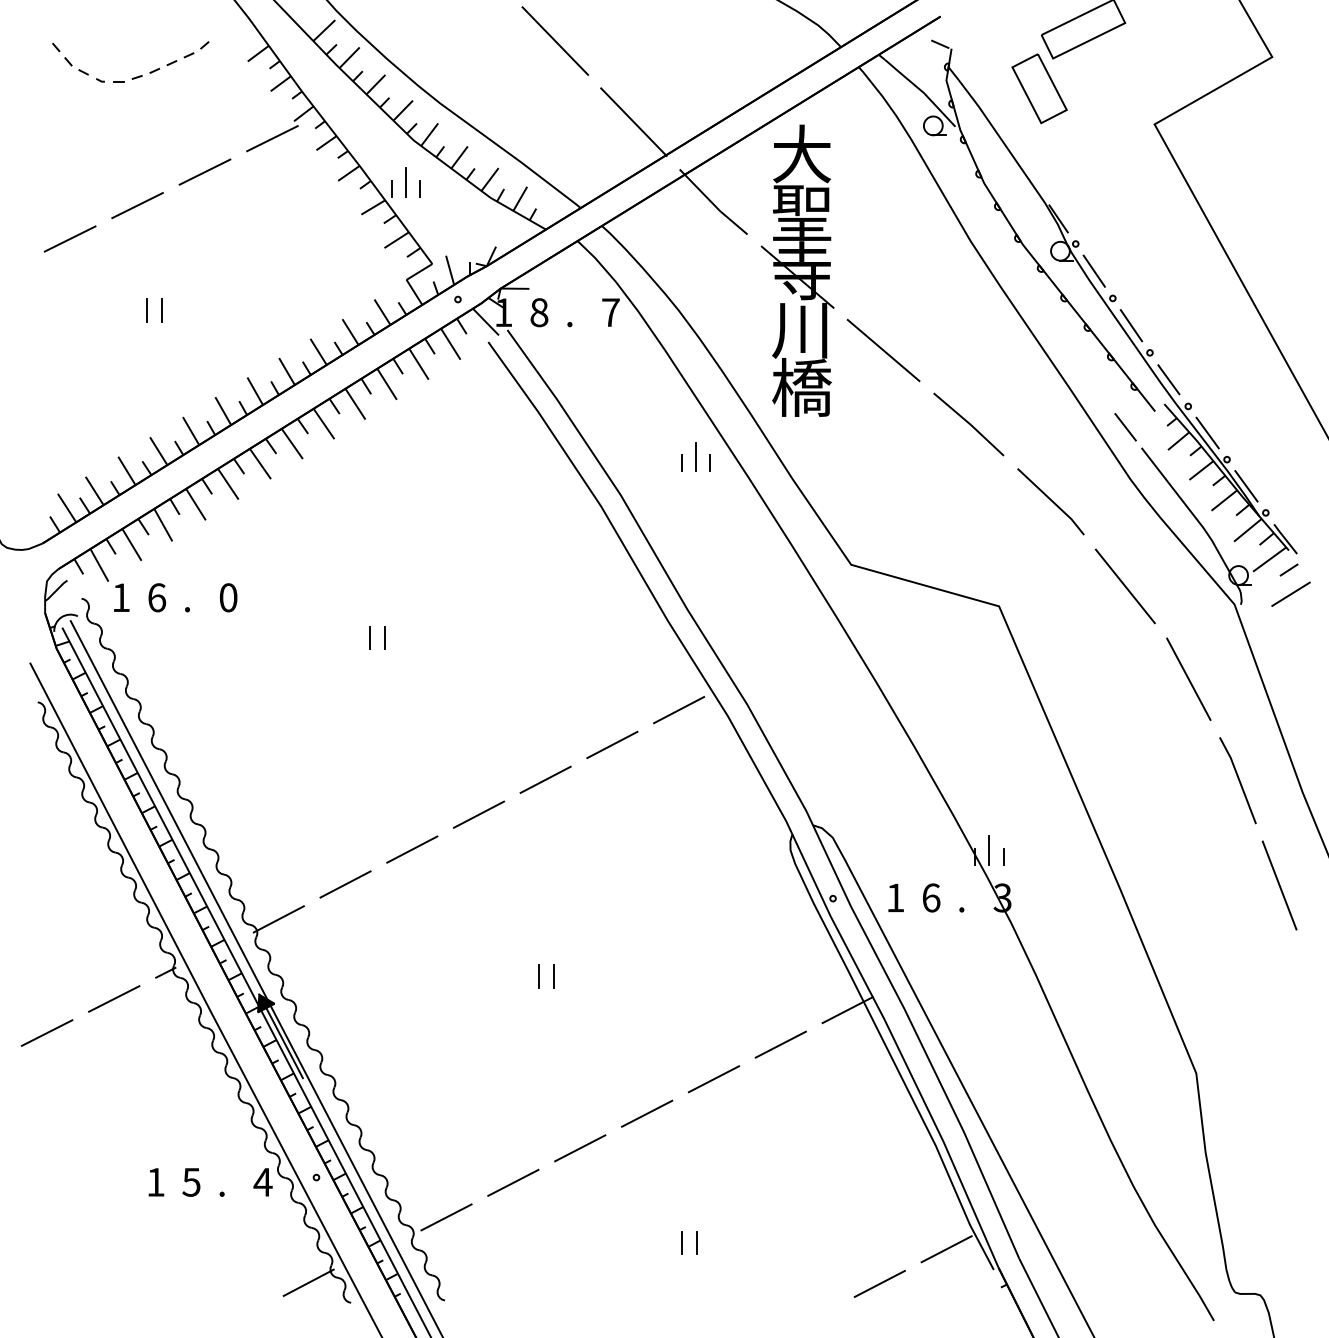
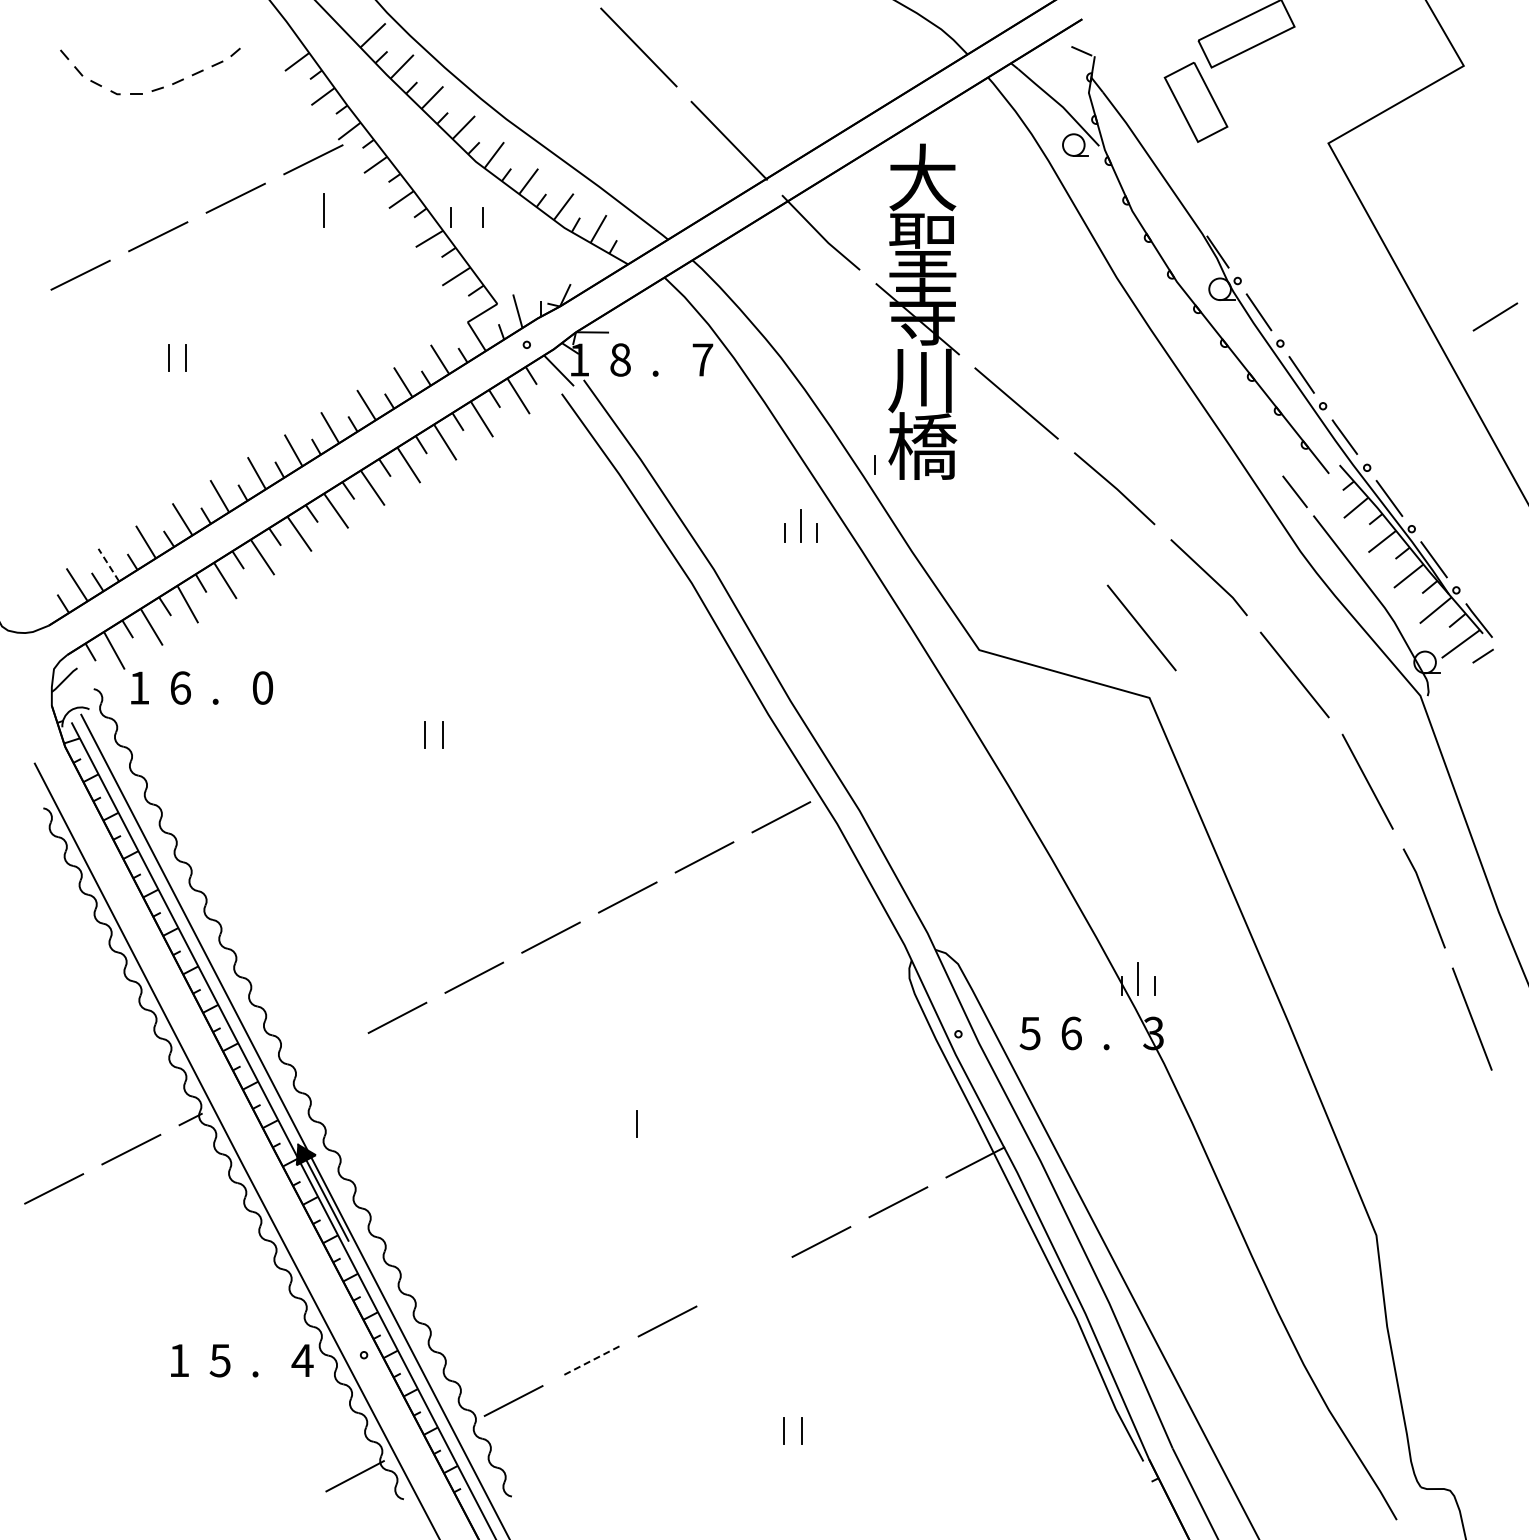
line: (405, 182) -> (323, 210), moved
line: (760, 403) -> (874, 464), added
line: (94, 490) -> (108, 564), solid -> dashed
line: (992, 545) -> (1141, 627), added
line: (1291, 593) -> (1495, 316), moved
text: (894, 898) -> (1029, 1033), 1 -> 5
line: (278, 919) -> (320, 1058), removed
line: (538, 976) -> (619, 1123), removed
line: (647, 1113) -> (744, 1281), removed
line: (513, 1183) -> (590, 1361), solid -> dashed
line: (946, 1249) -> (1088, 1437), removed
line: (880, 1283) -> (1012, 1477), removed

